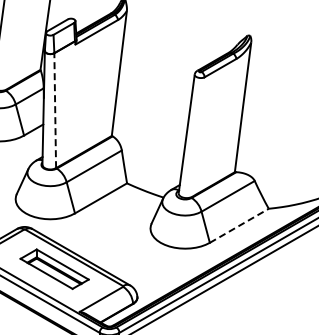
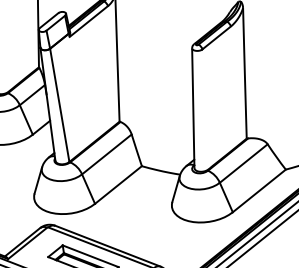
line: (55, 110) -> (60, 105), dashed -> solid
line: (239, 225) -> (259, 190), dashed -> solid

